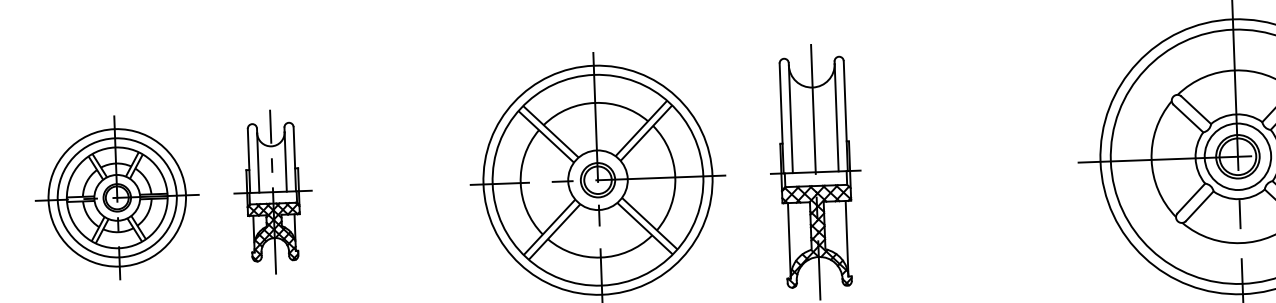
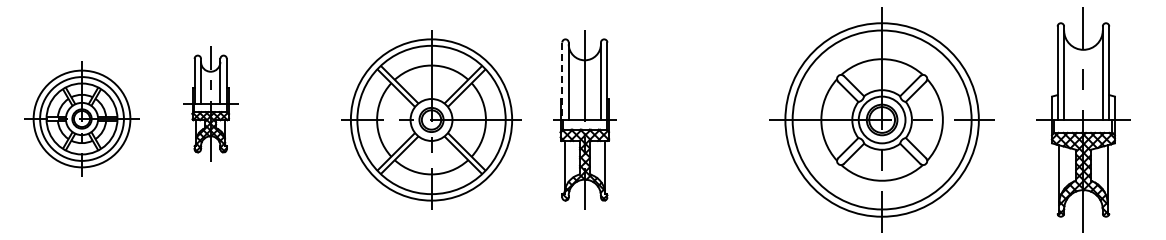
line: (782, 118) -> (562, 81), solid -> dashed
part: (272, 191) -> (210, 103), moved
part: (116, 197) -> (81, 118), moved

